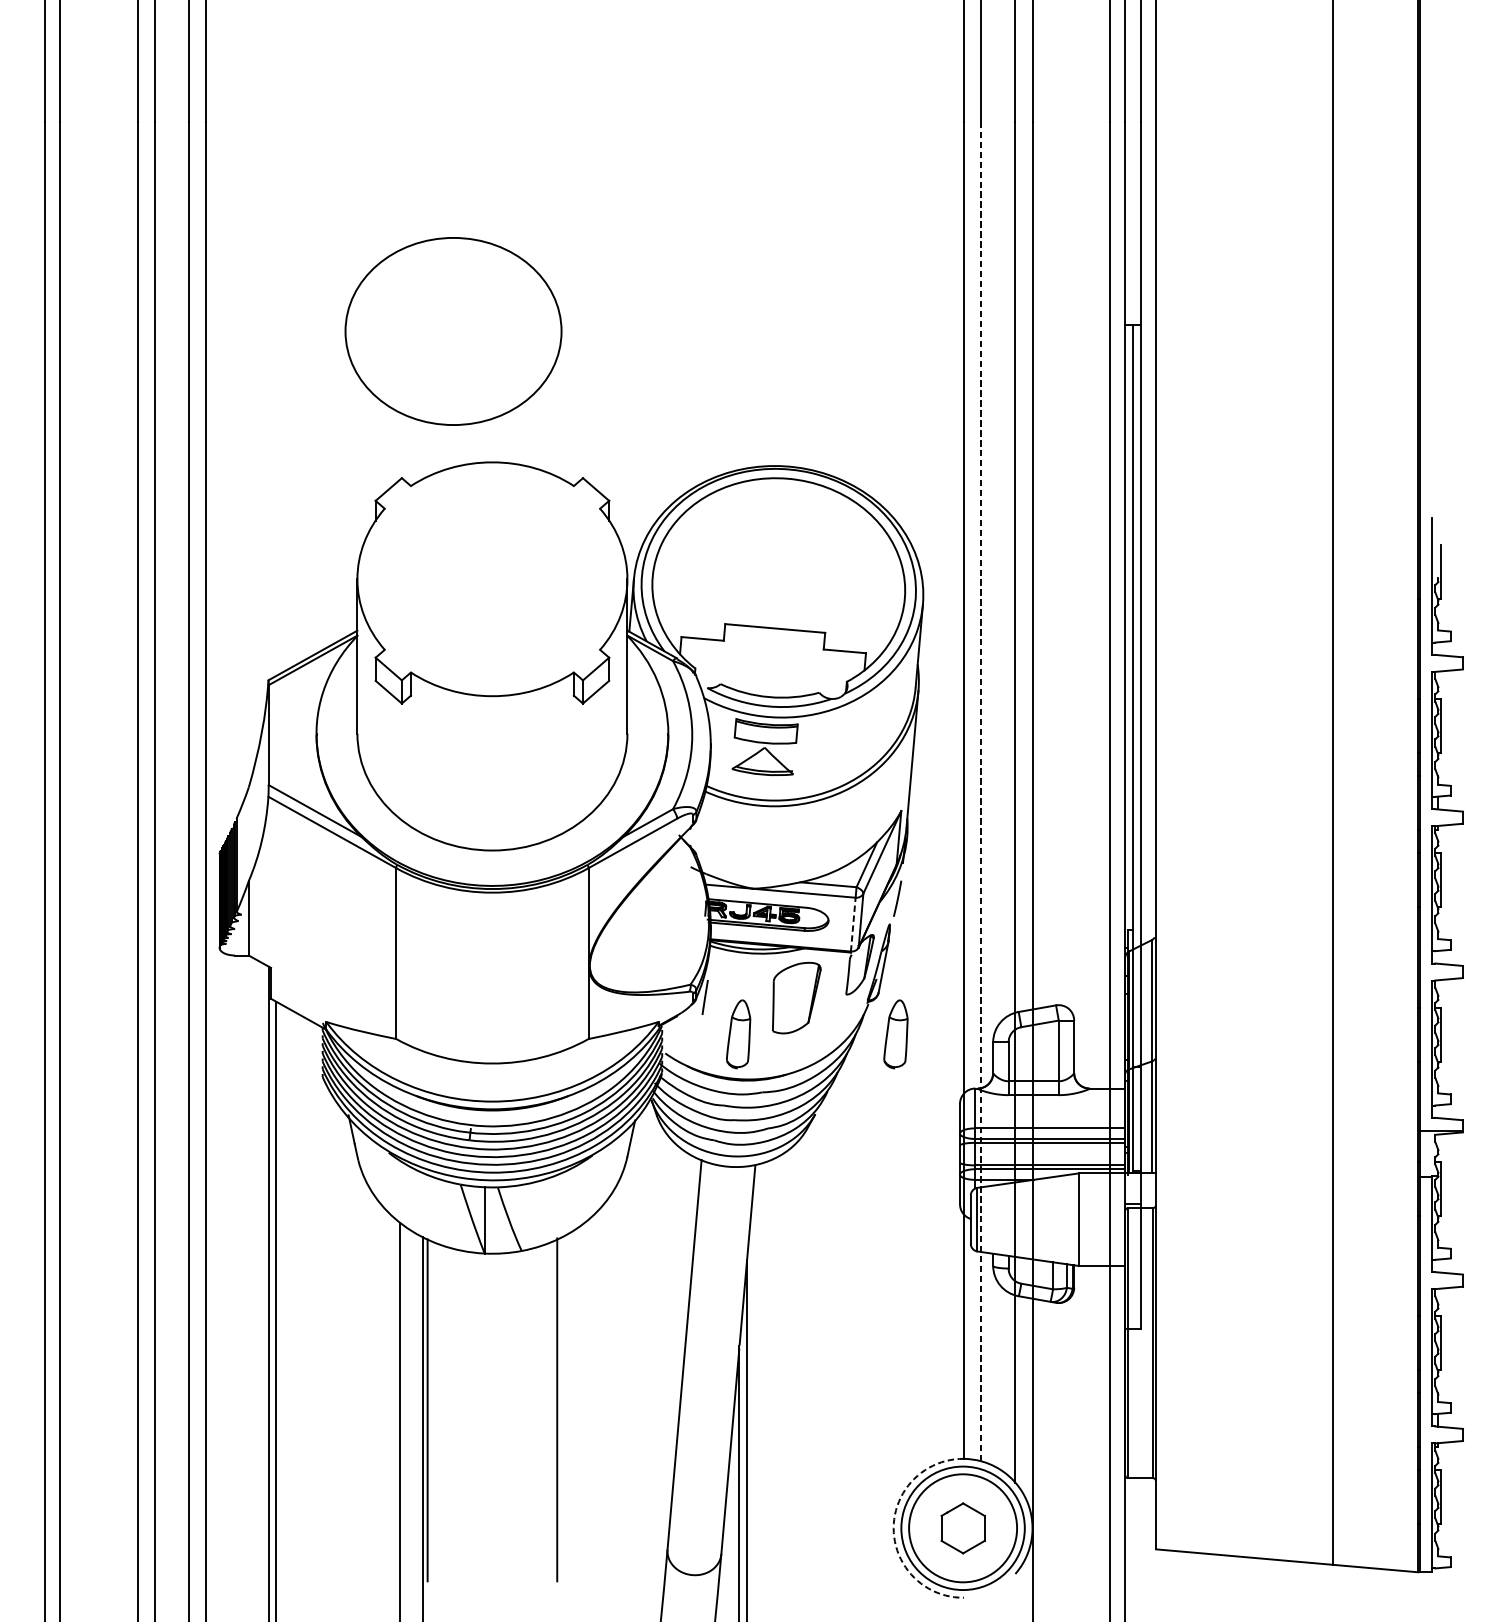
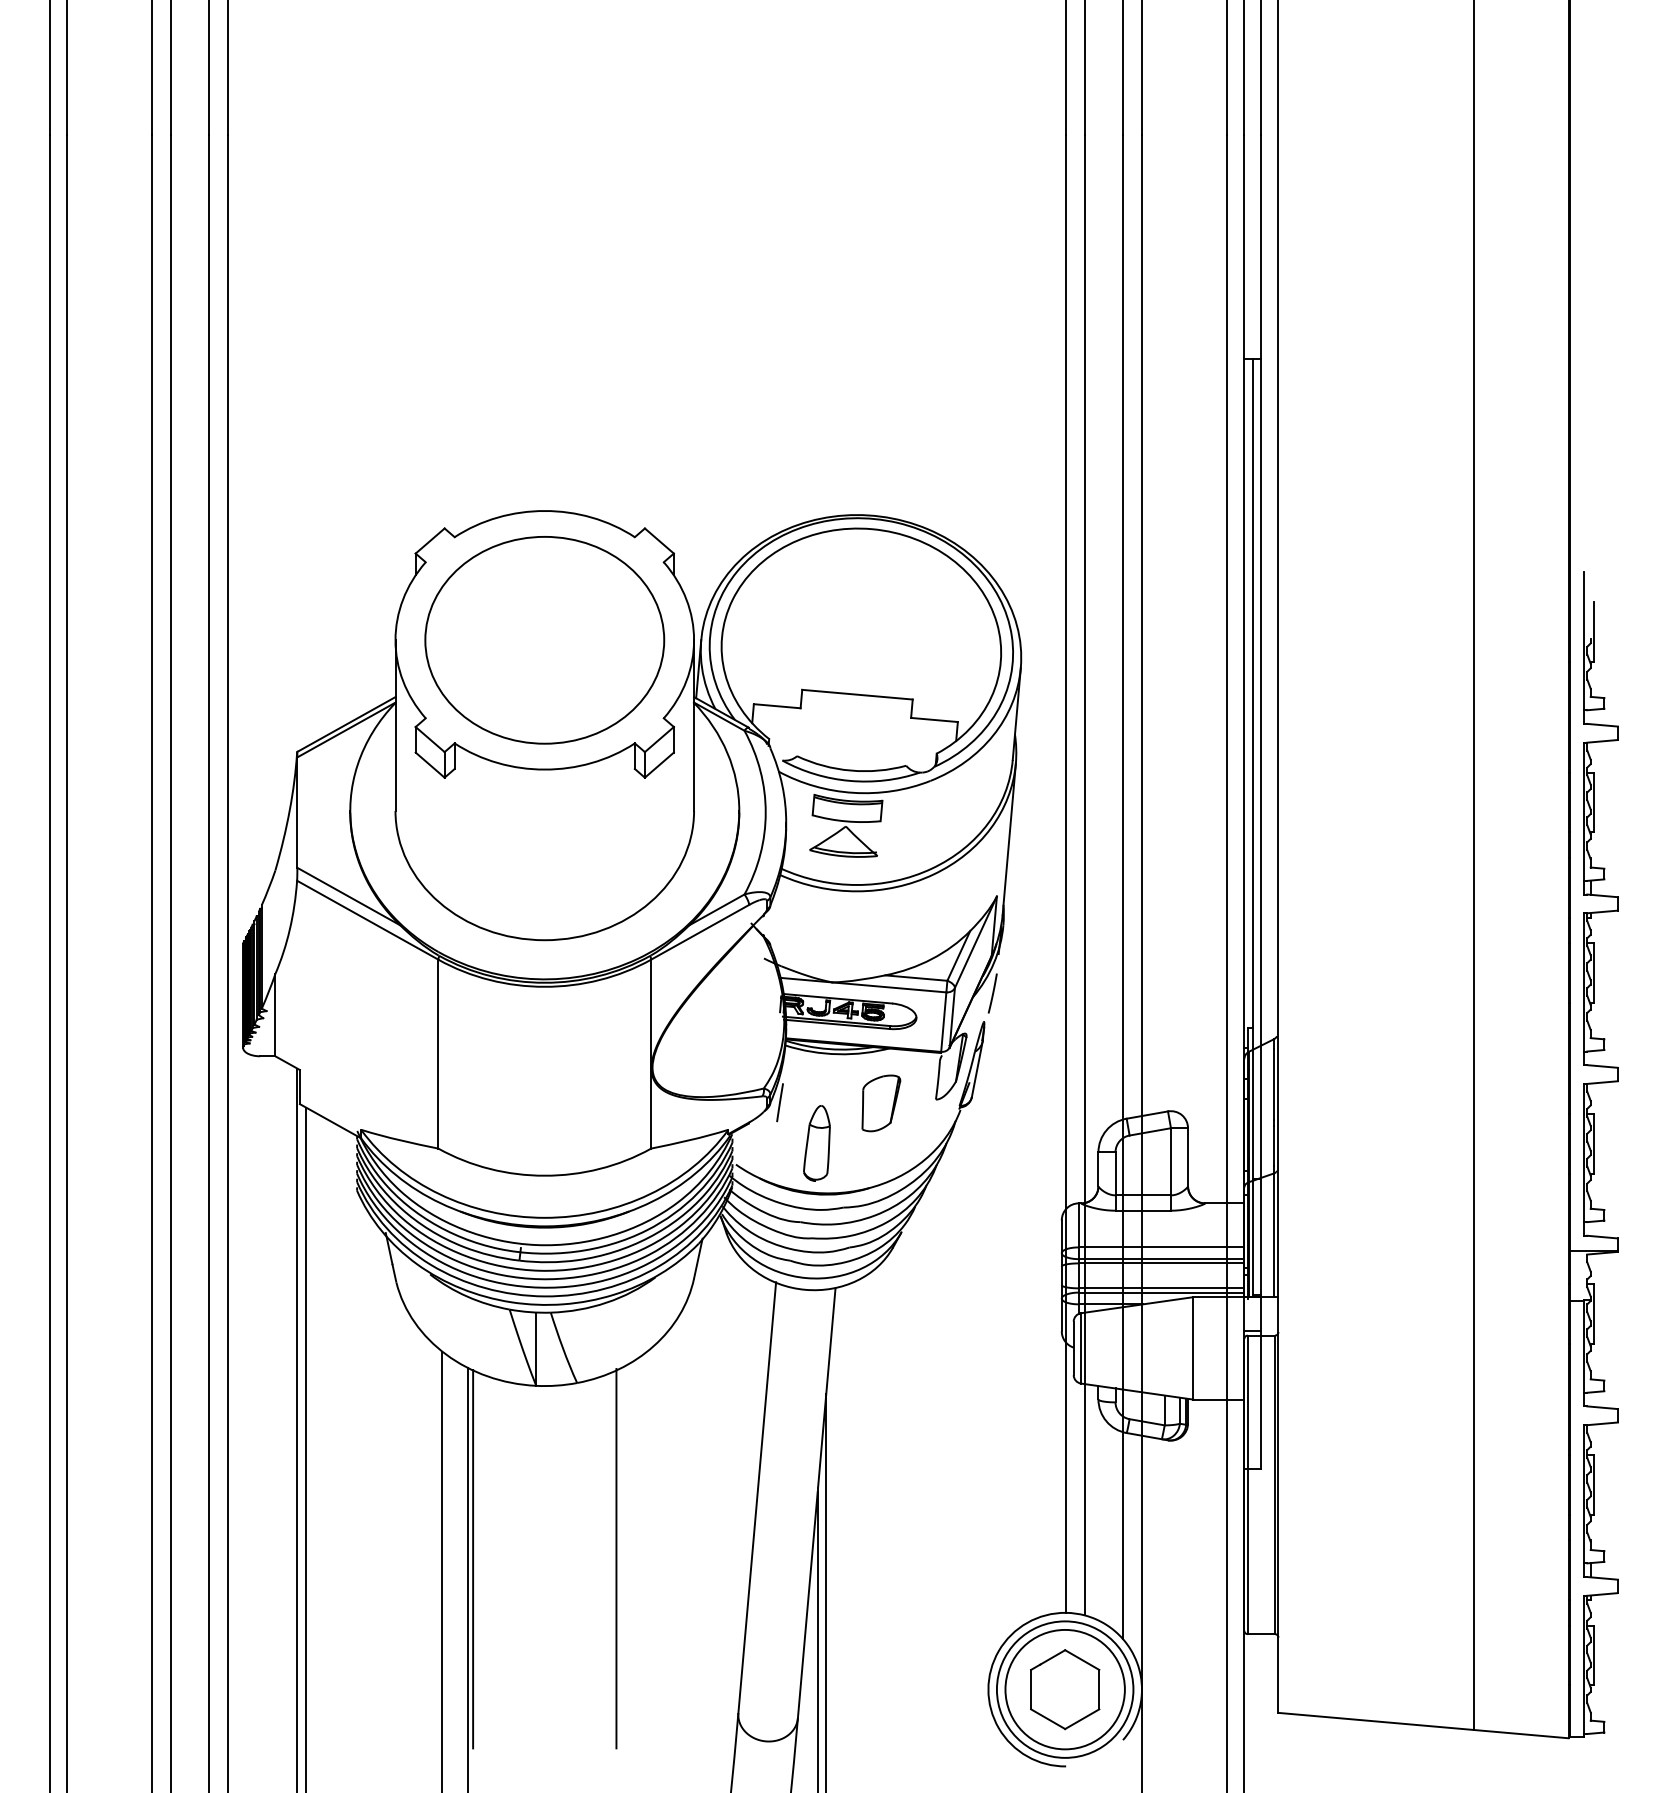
part: (453, 331) -> (544, 640), moved
line: (981, 791) -> (1085, 874), dashed -> solid
line: (853, 924) -> (943, 1022), dashed -> solid
part: (796, 998) -> (881, 1103), size x0.71
part: (895, 1034) -> (990, 1143), removed
arc: (893, 1528) -> (988, 1689), dashed -> solid
part: (963, 1528) -> (1065, 1689), size x1.43

